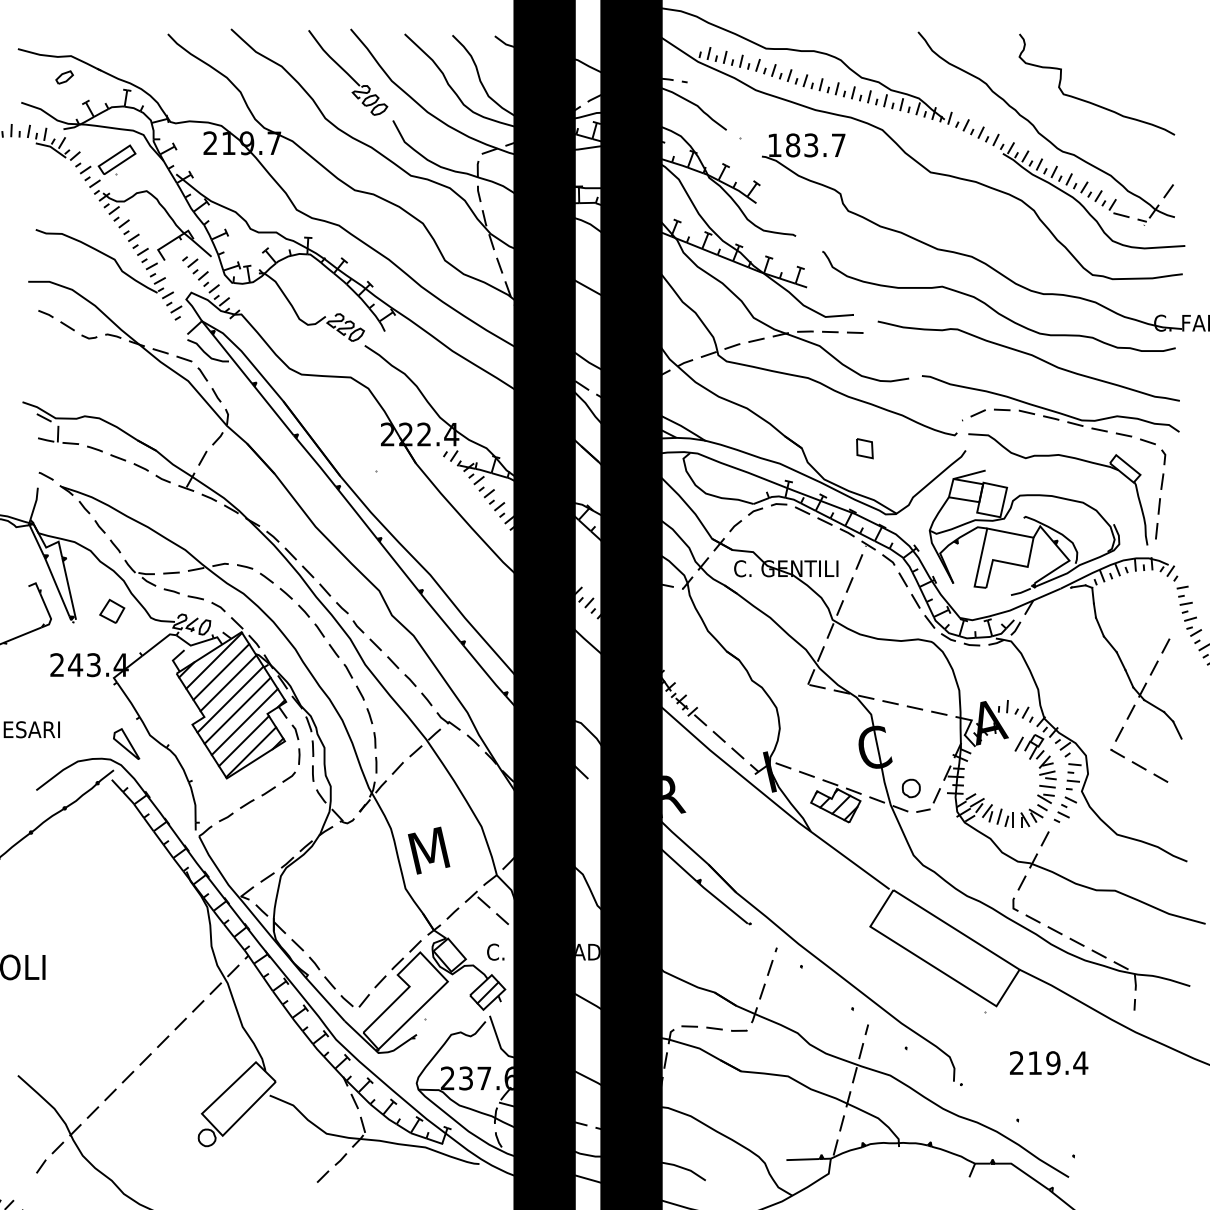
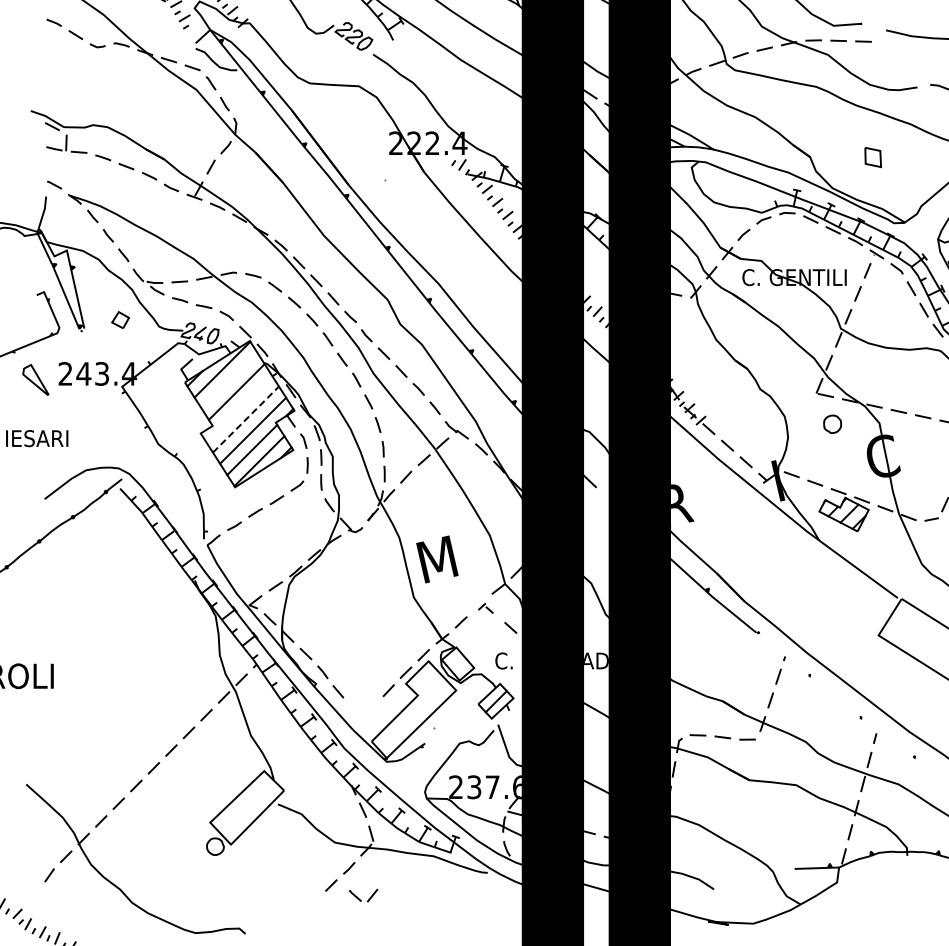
part: (112, 610) -> (120, 319), size x0.7
line: (221, 671) -> (229, 380), removed
line: (230, 699) -> (238, 408), removed
line: (237, 710) -> (245, 419), solid -> dashed
line: (128, 742) -> (37, 378), moved
part: (910, 788) -> (831, 424), moved
part: (477, 899) -> (485, 608), size x0.6
part: (354, 1000) -> (362, 895), moved

